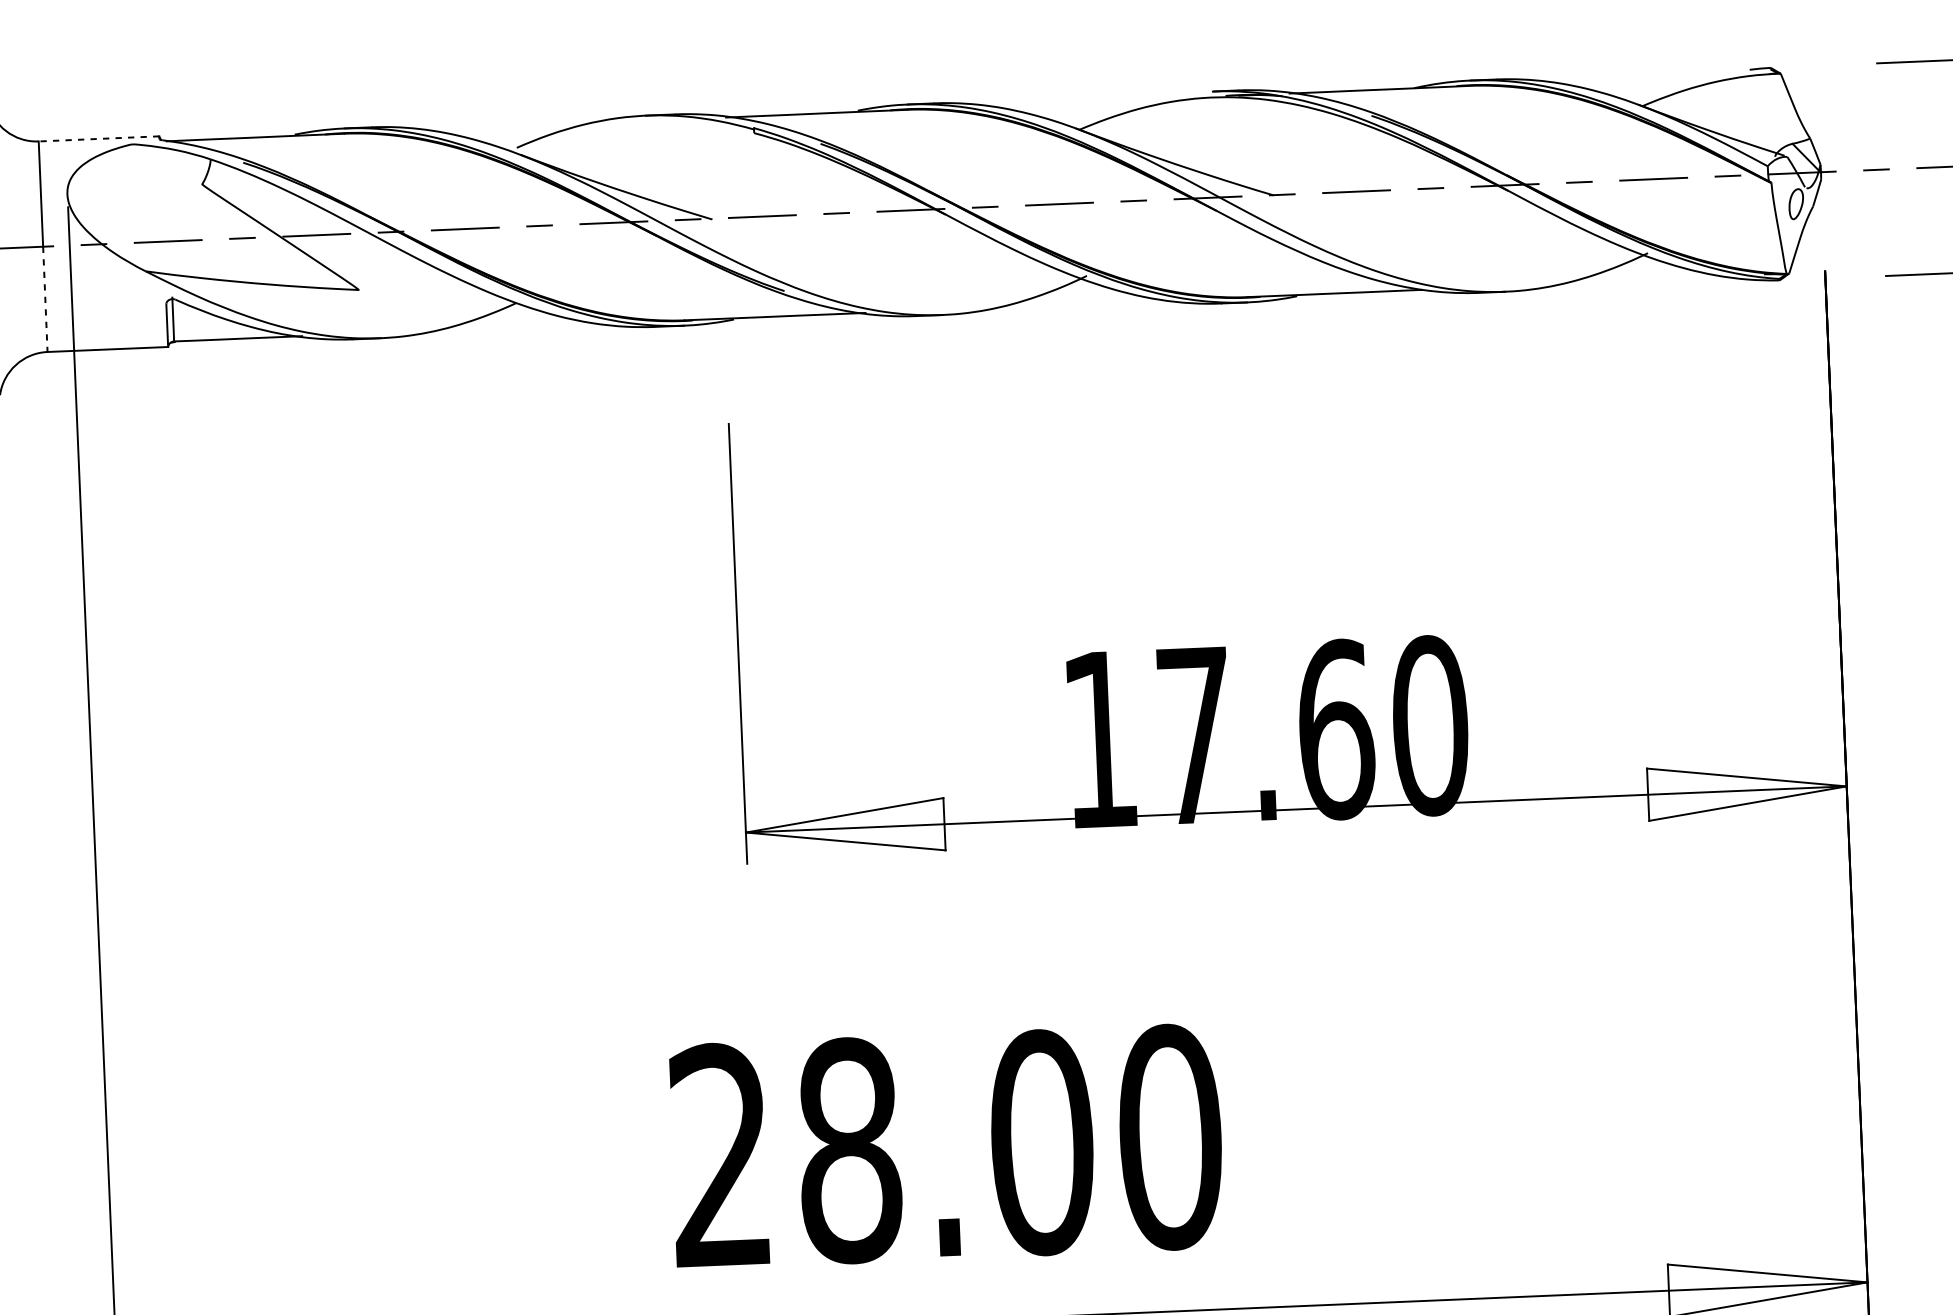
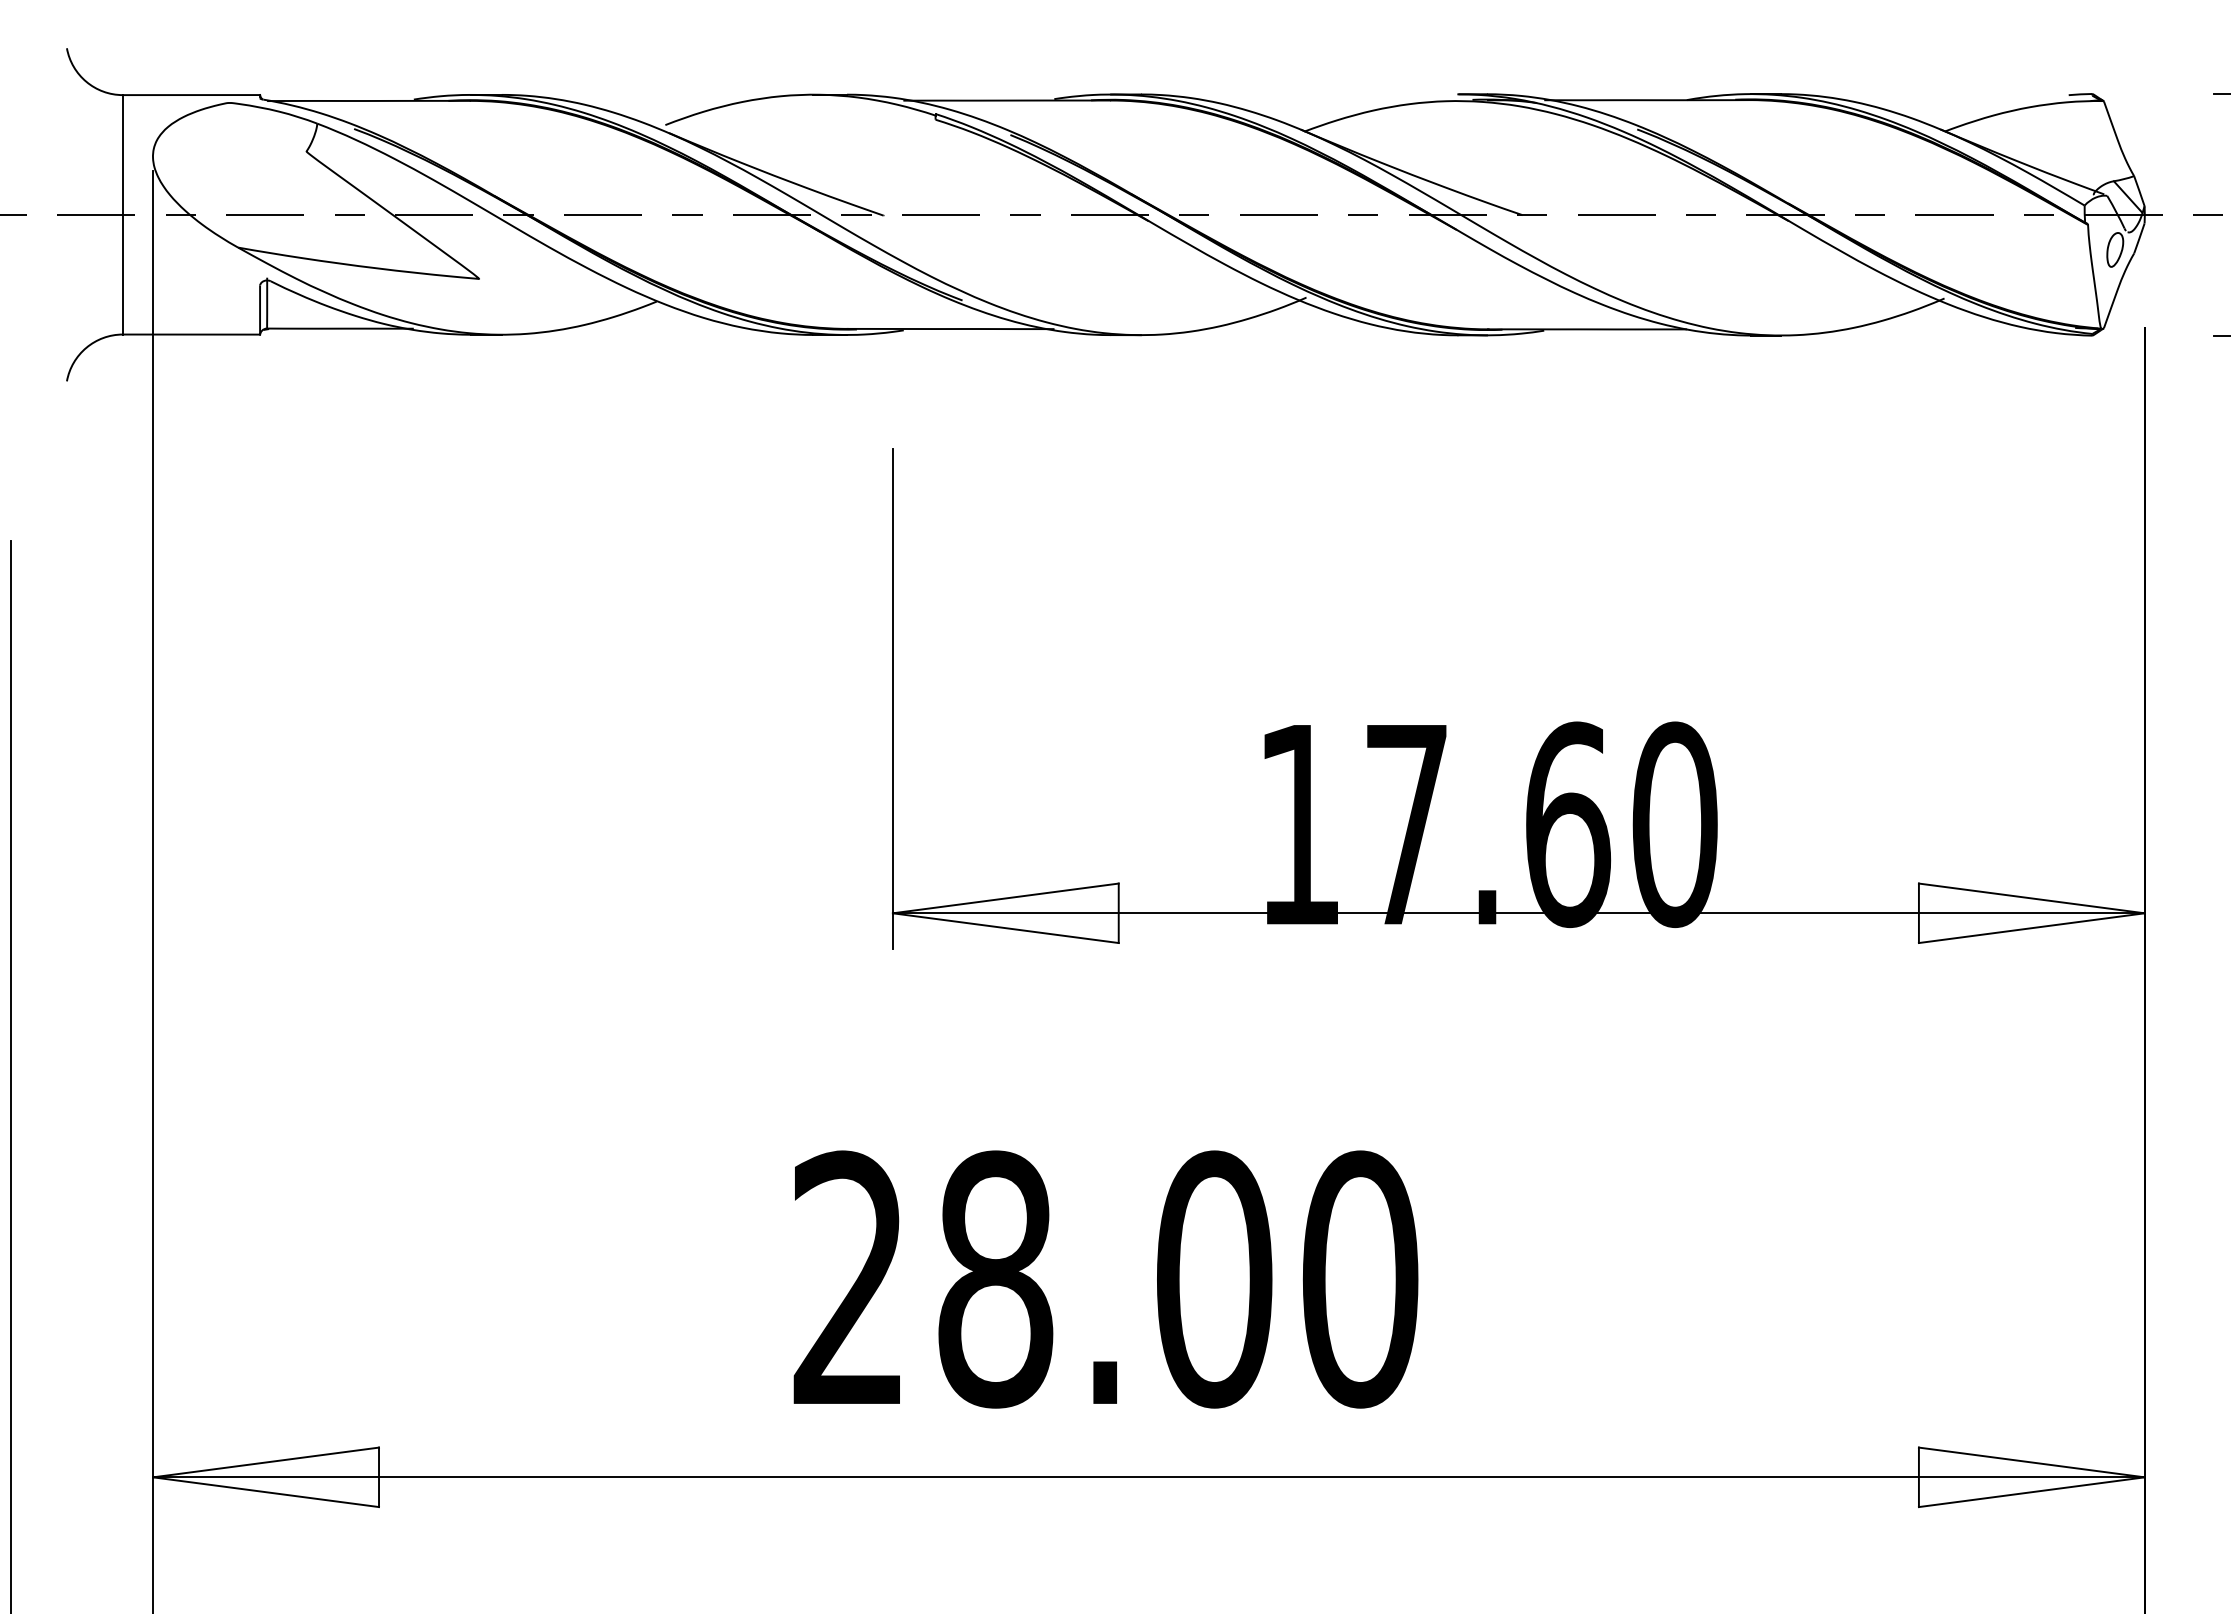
line: (99, 139) -> (191, 95), dashed -> solid
line: (44, 299) -> (122, 274), dashed -> solid

